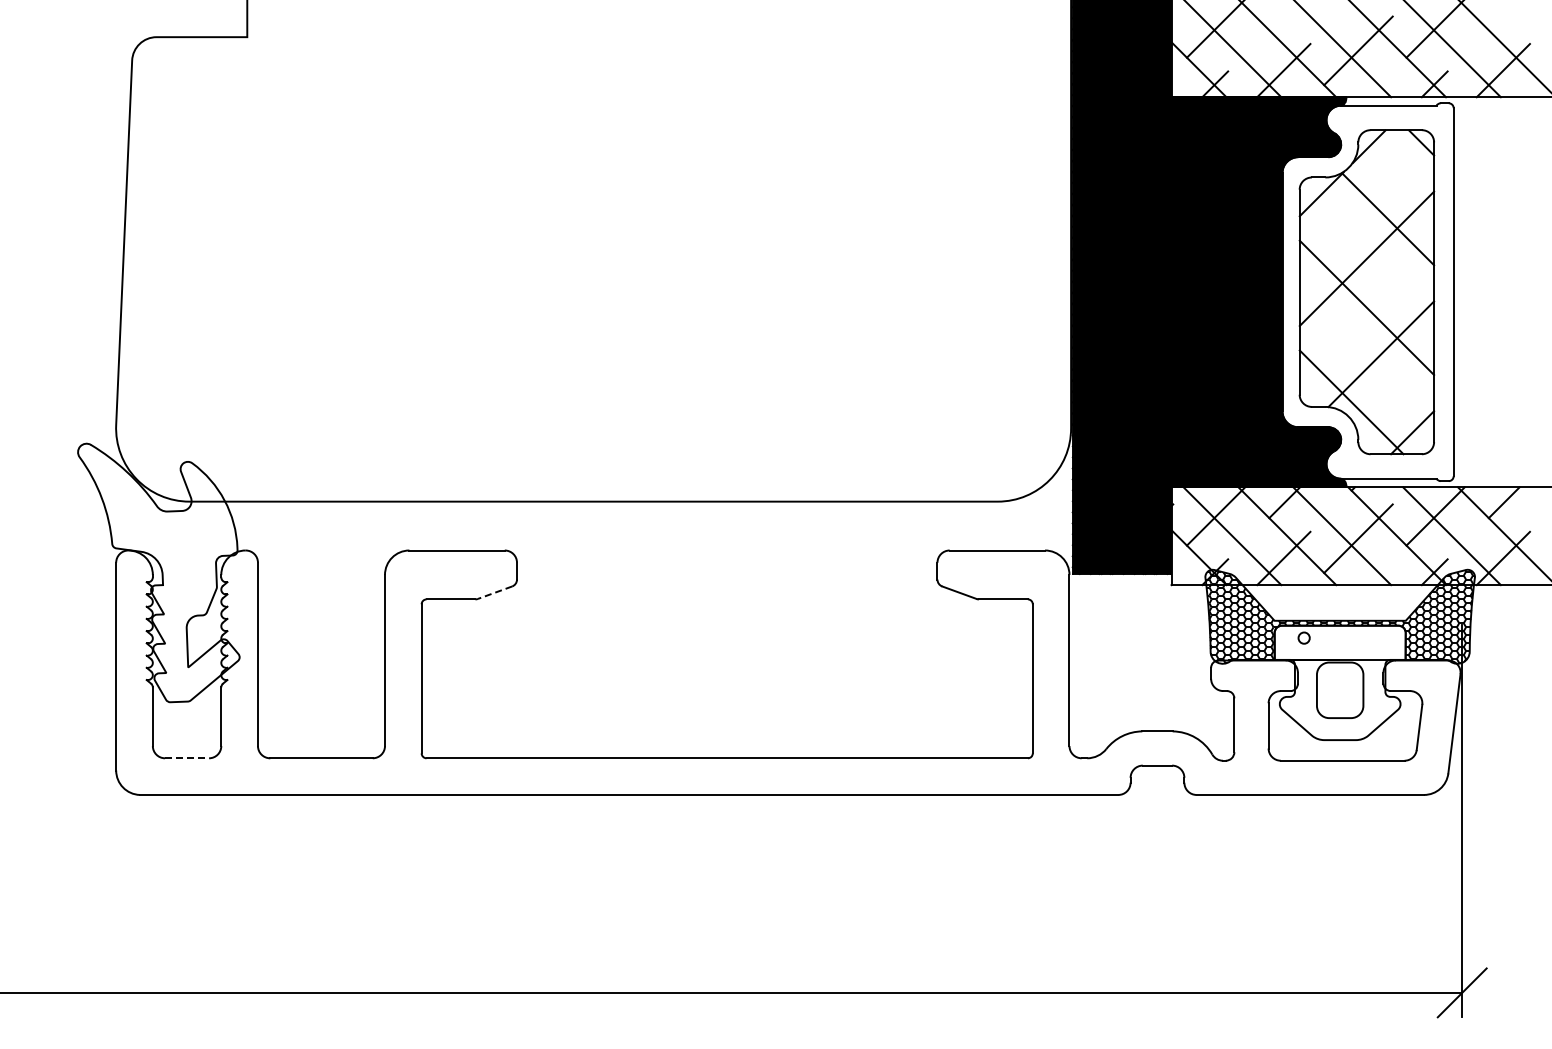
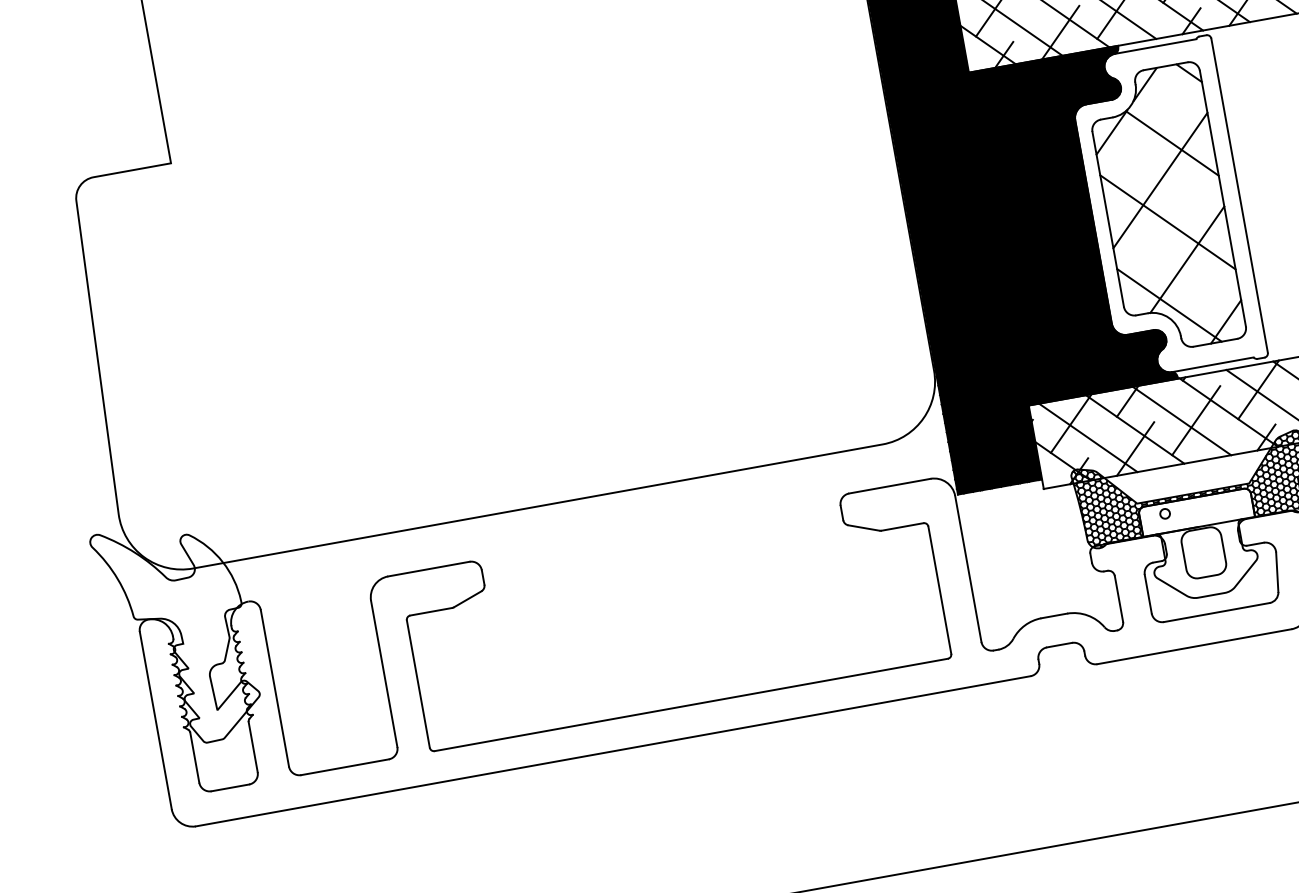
line: (494, 592) -> (467, 599), dashed -> solid
line: (187, 758) -> (230, 788), dashed -> solid

